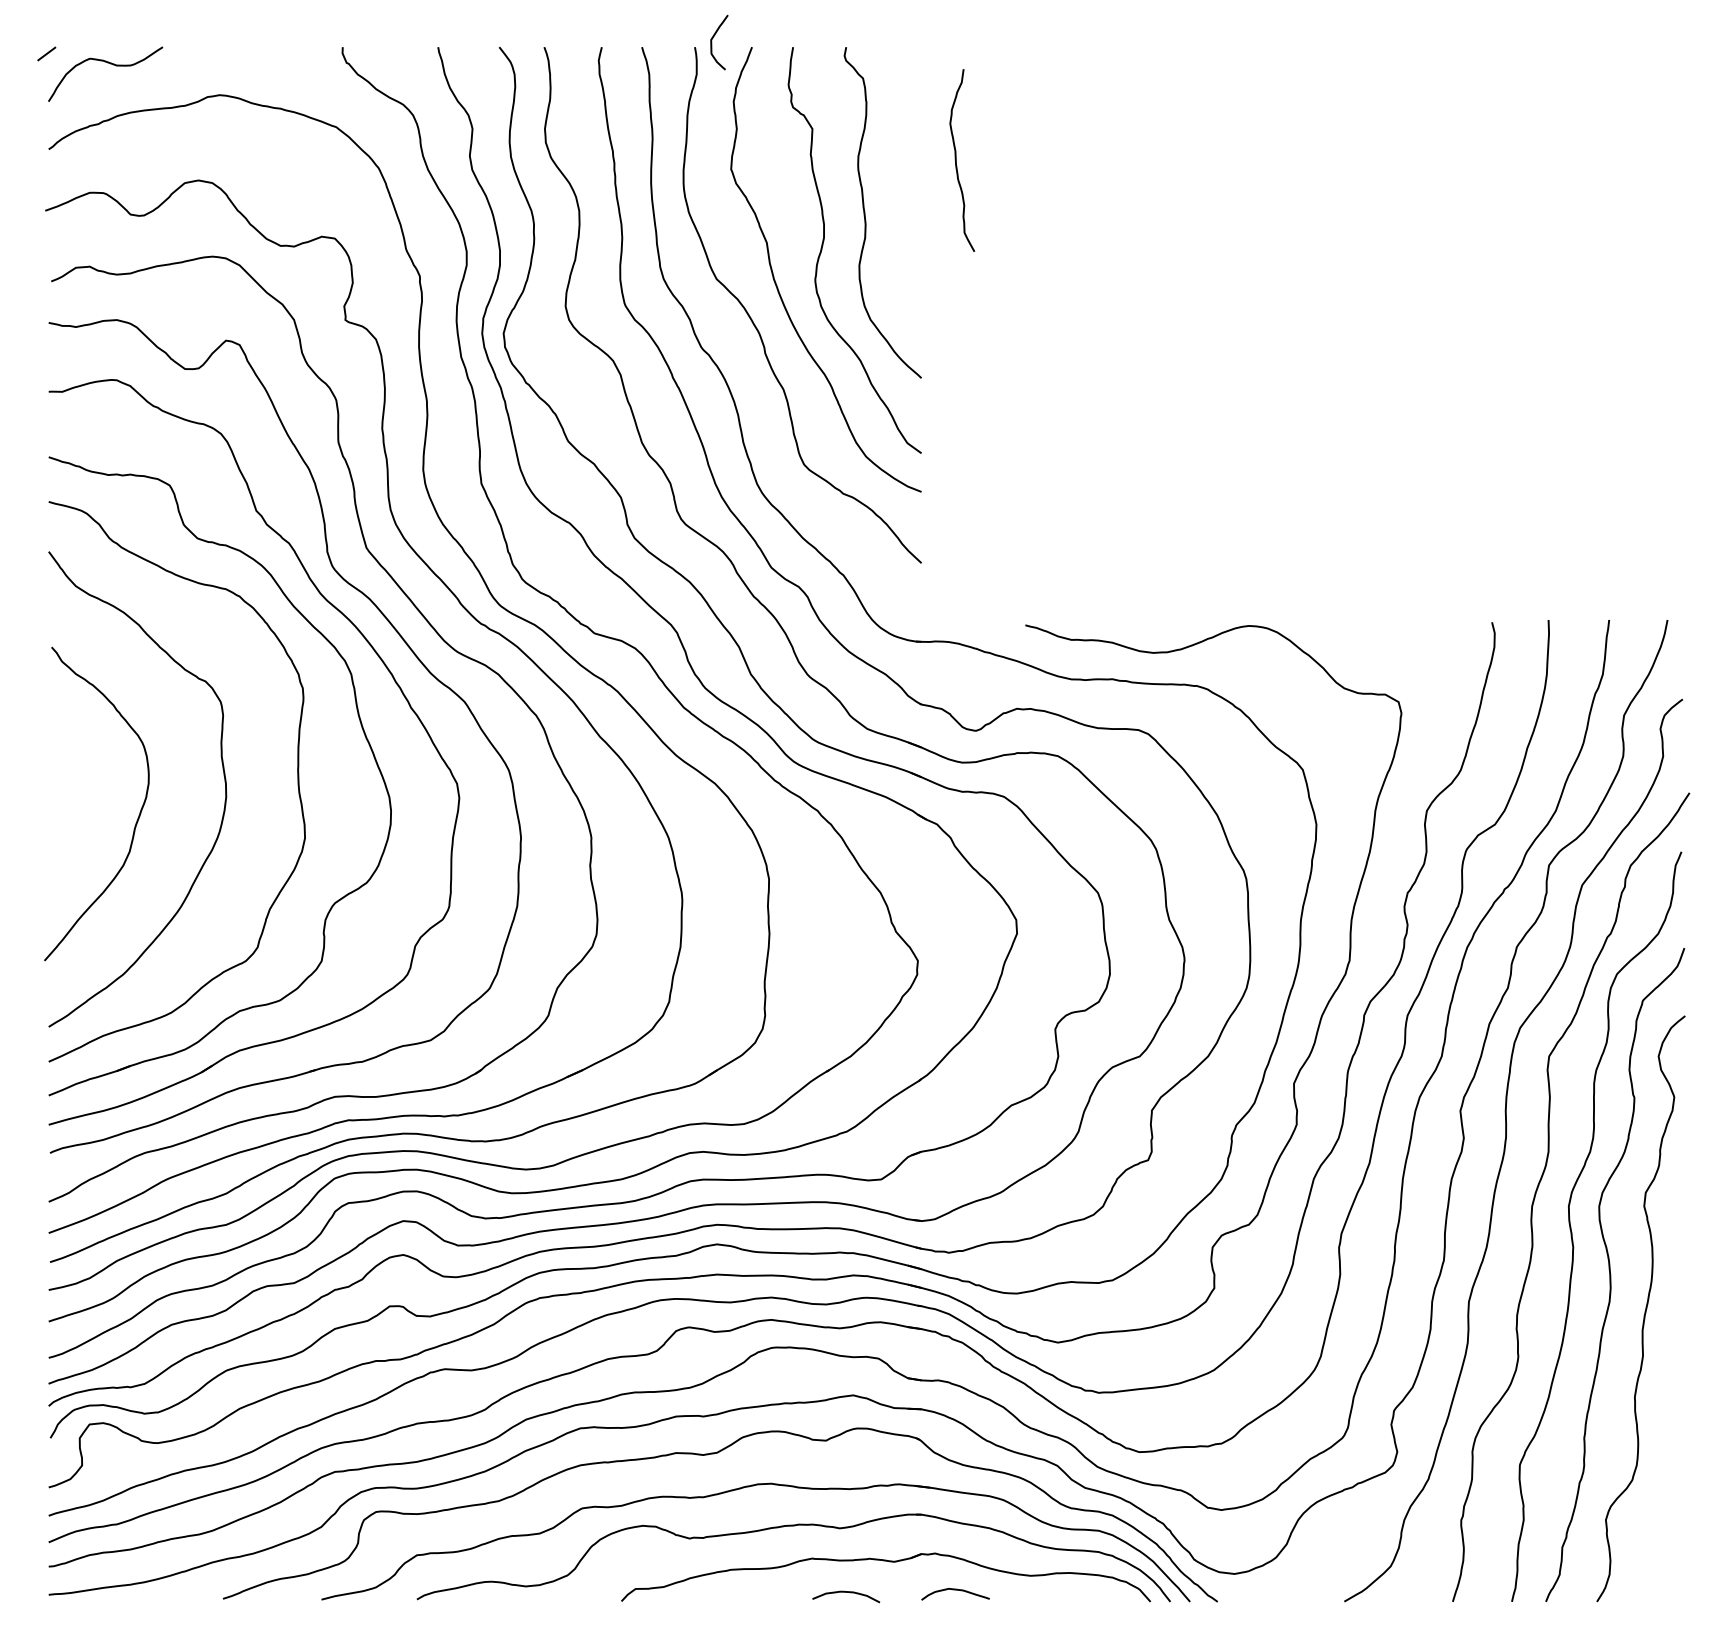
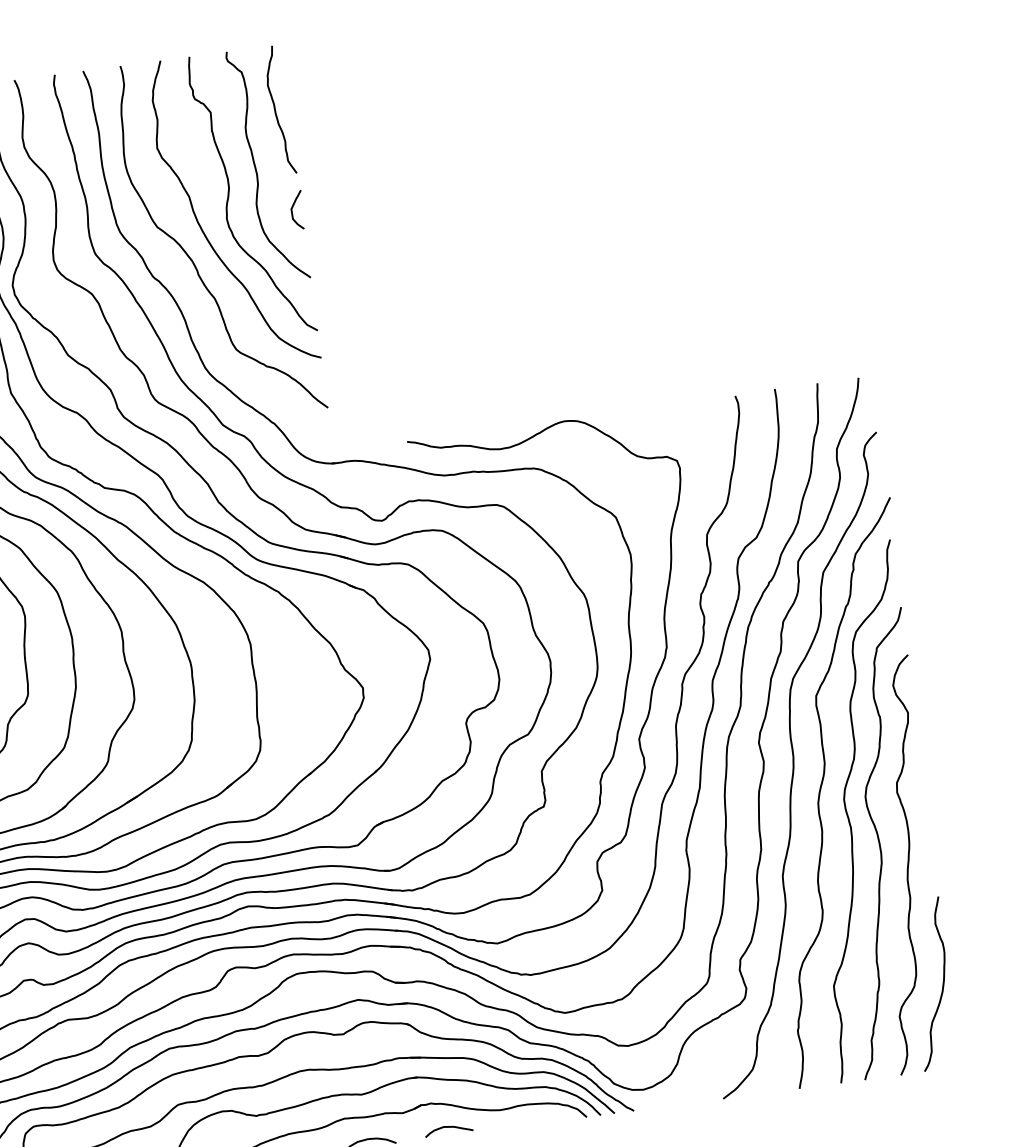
curve: (712, 42) -> (292, 210), moved
curve: (956, 160) -> (275, 110), moved
curve: (1671, 1484) -> (942, 985), added

